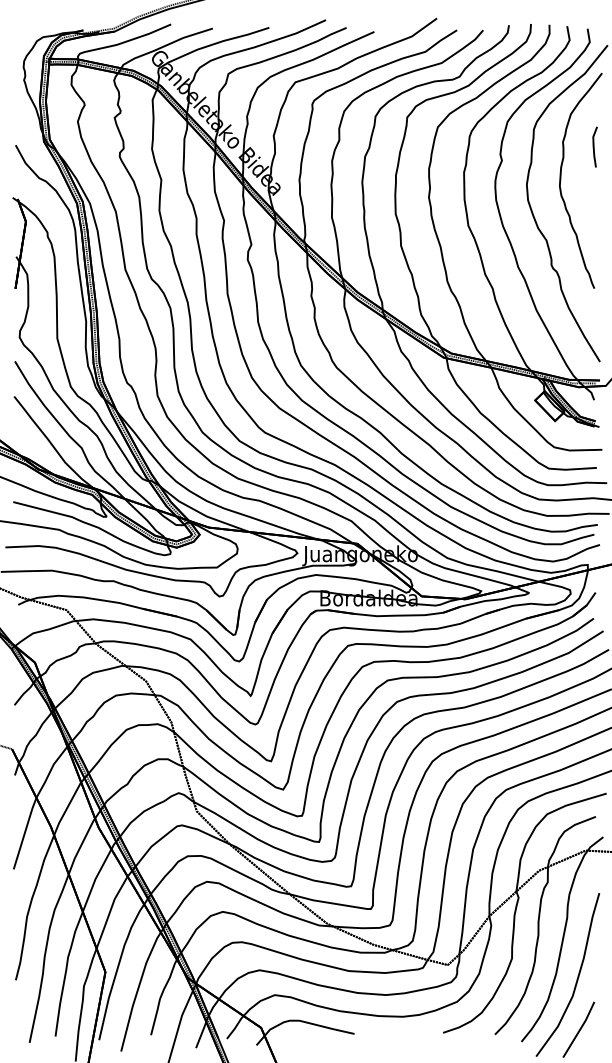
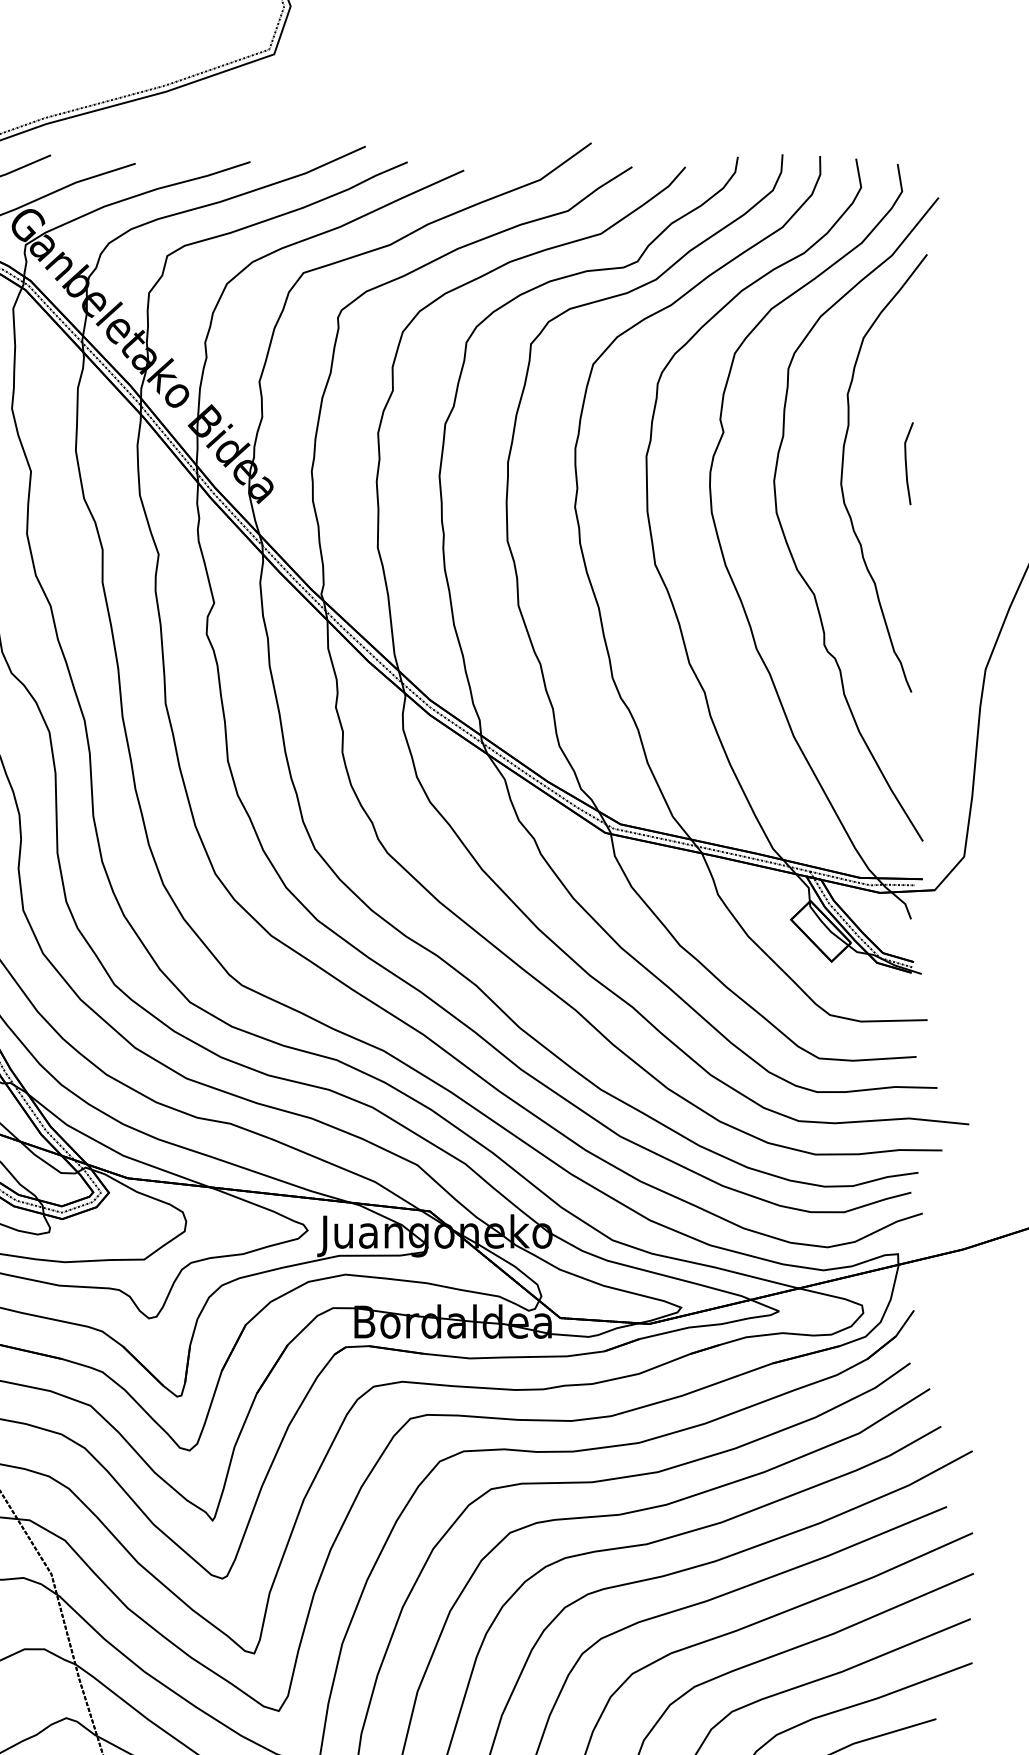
part: (594, 146) -> (907, 462), moved

